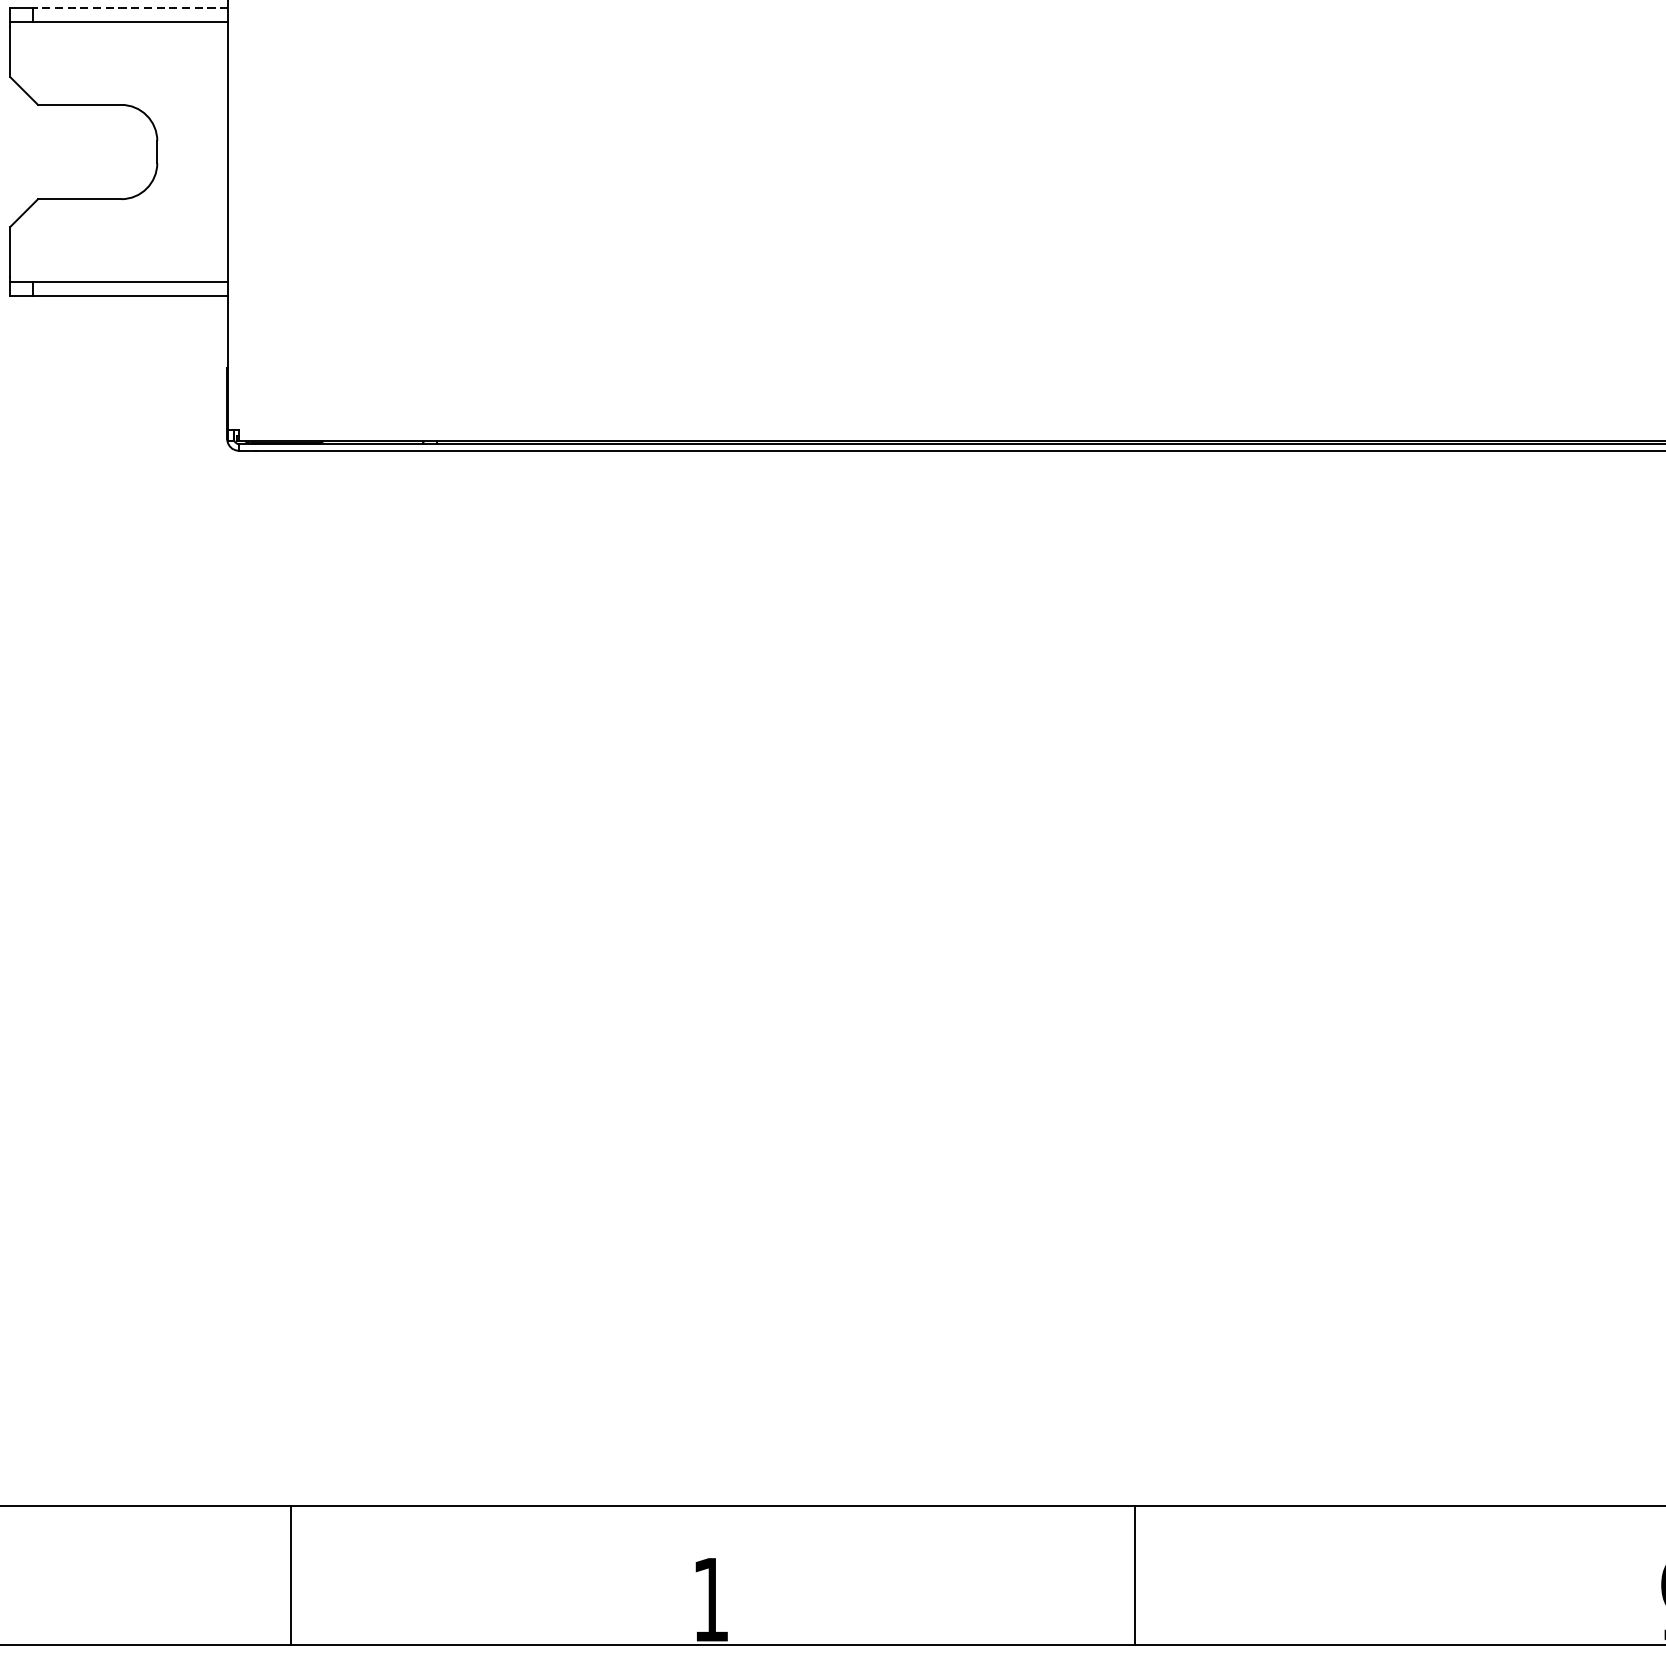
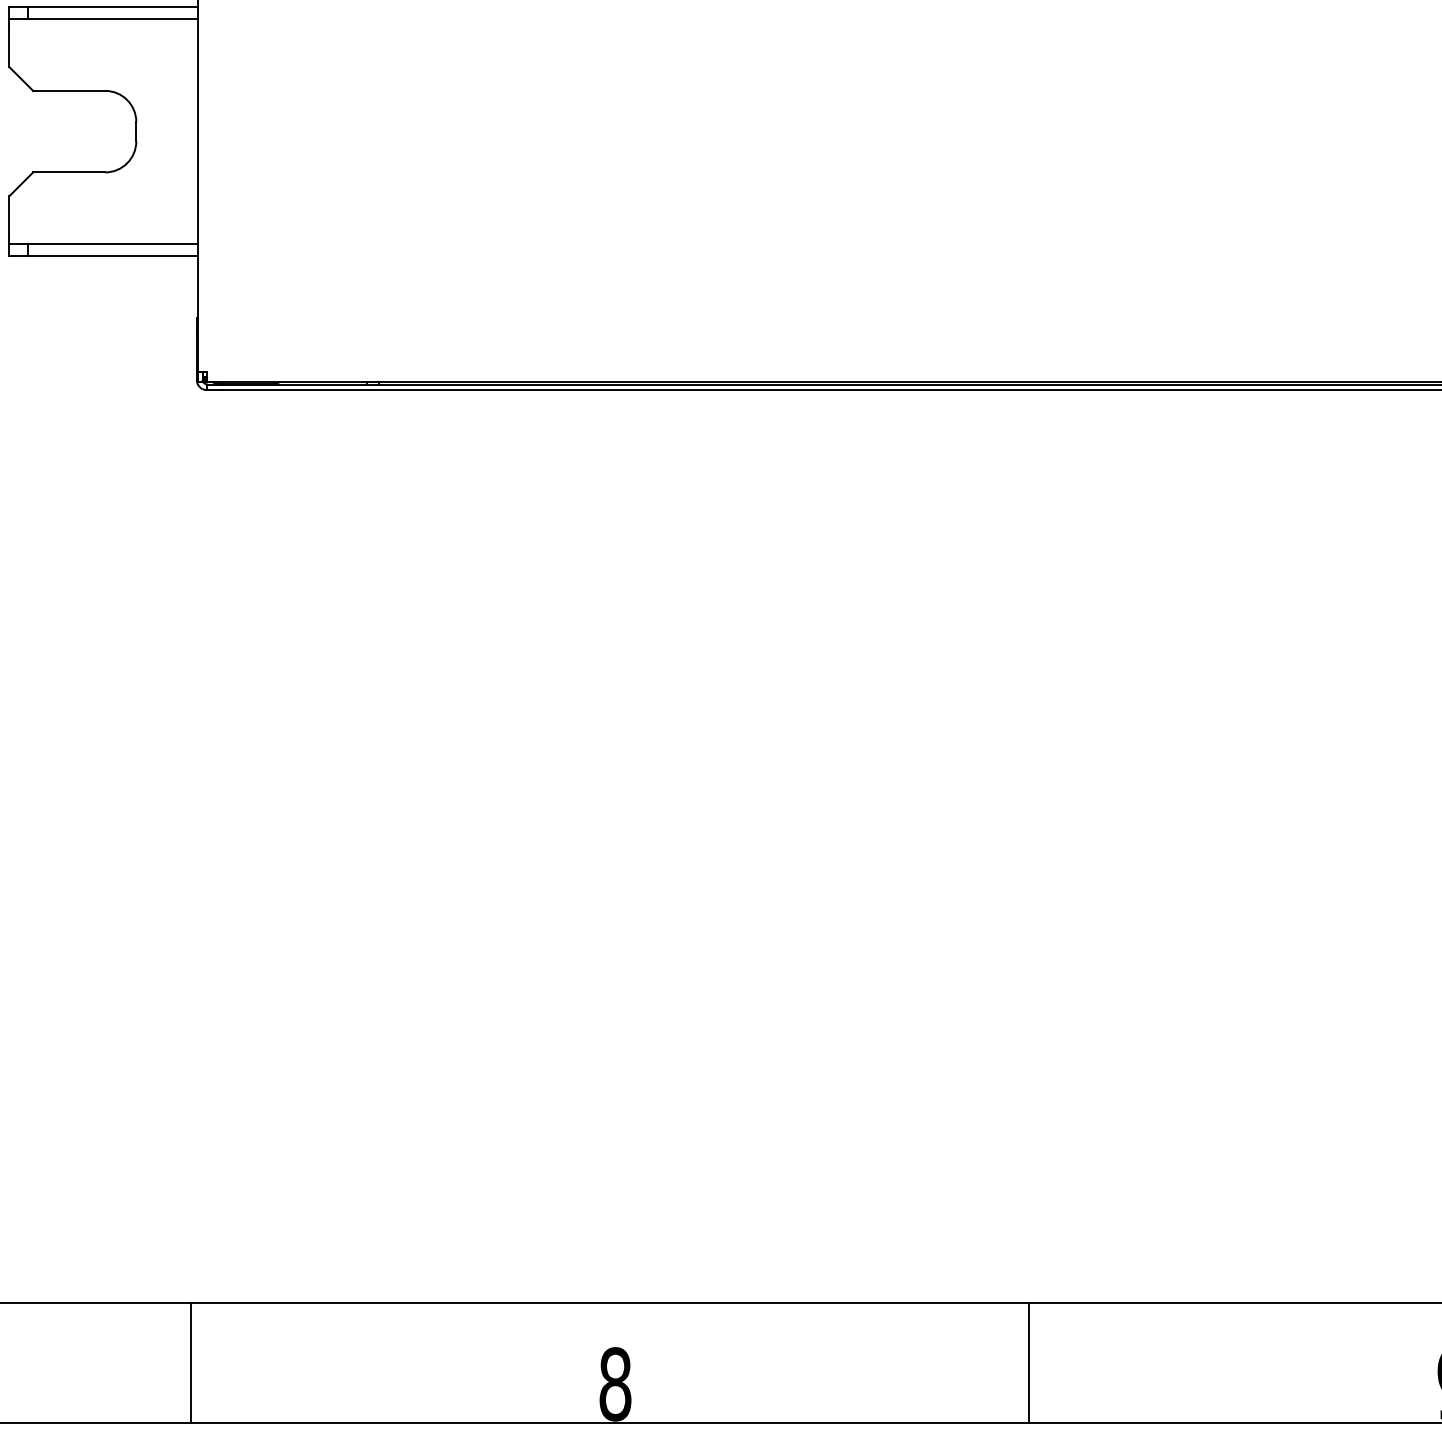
line: (130, 7) -> (113, 6), dashed -> solid
line: (291, 1575) -> (191, 1363), moved
line: (1135, 1575) -> (1029, 1363), moved
text: (711, 1599) -> (615, 1384), 1 -> 8

